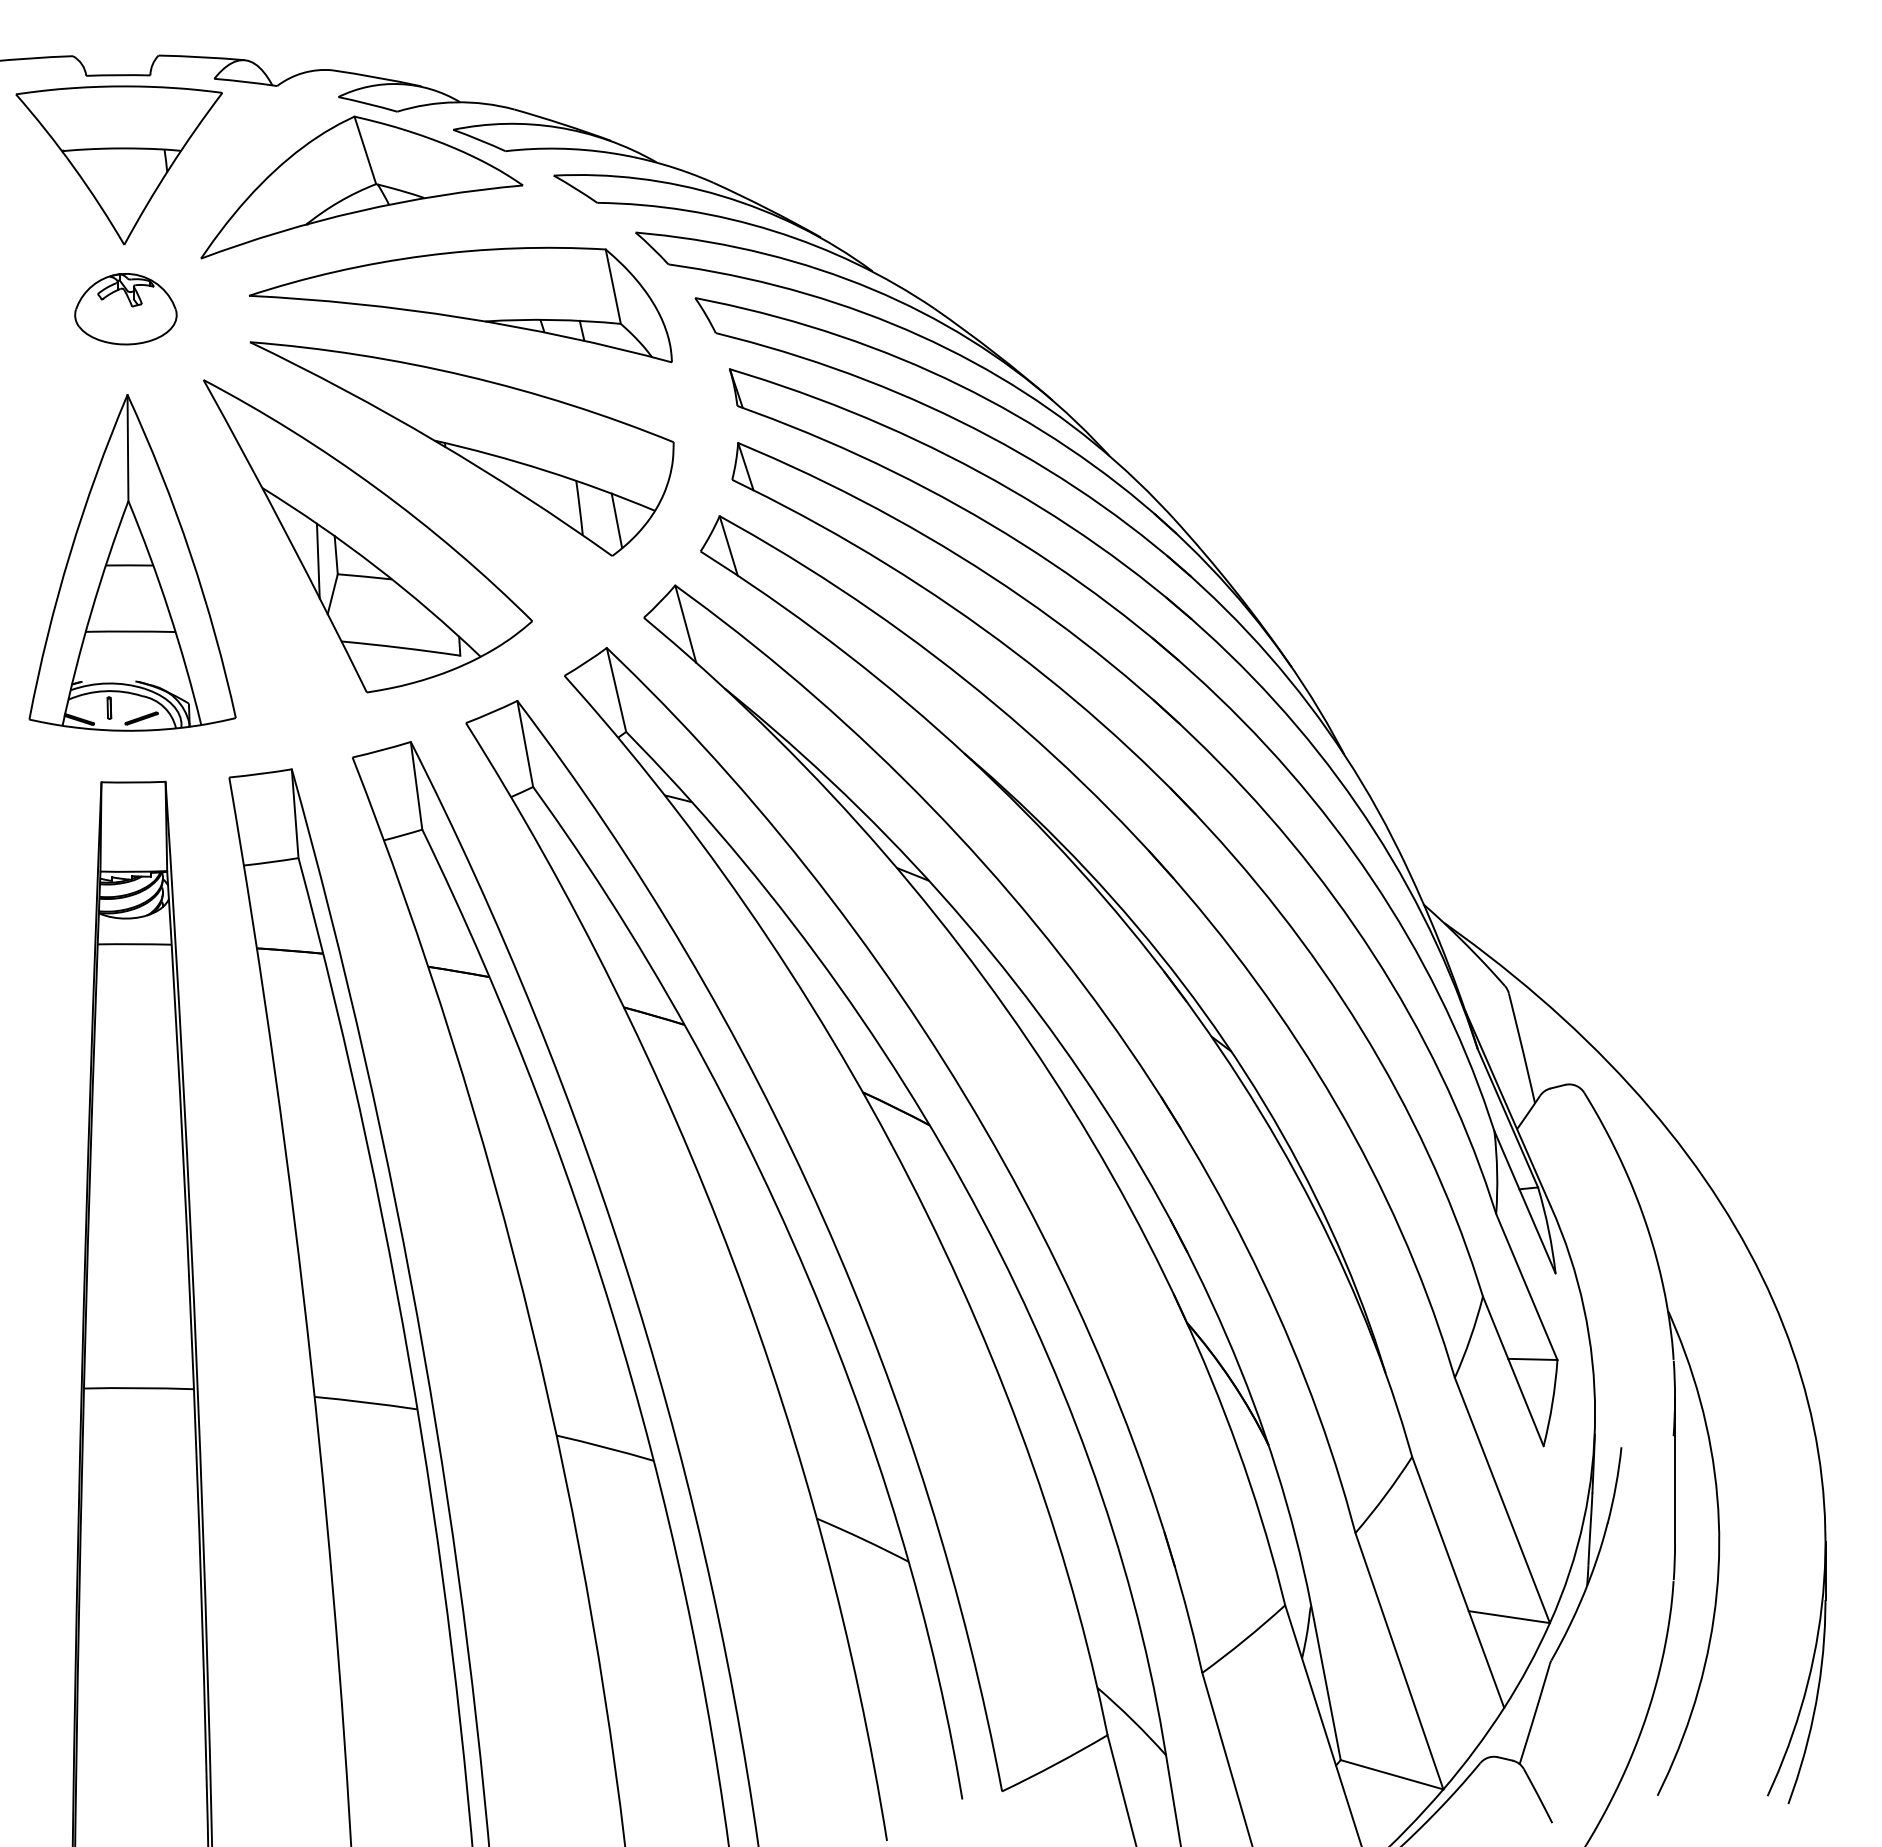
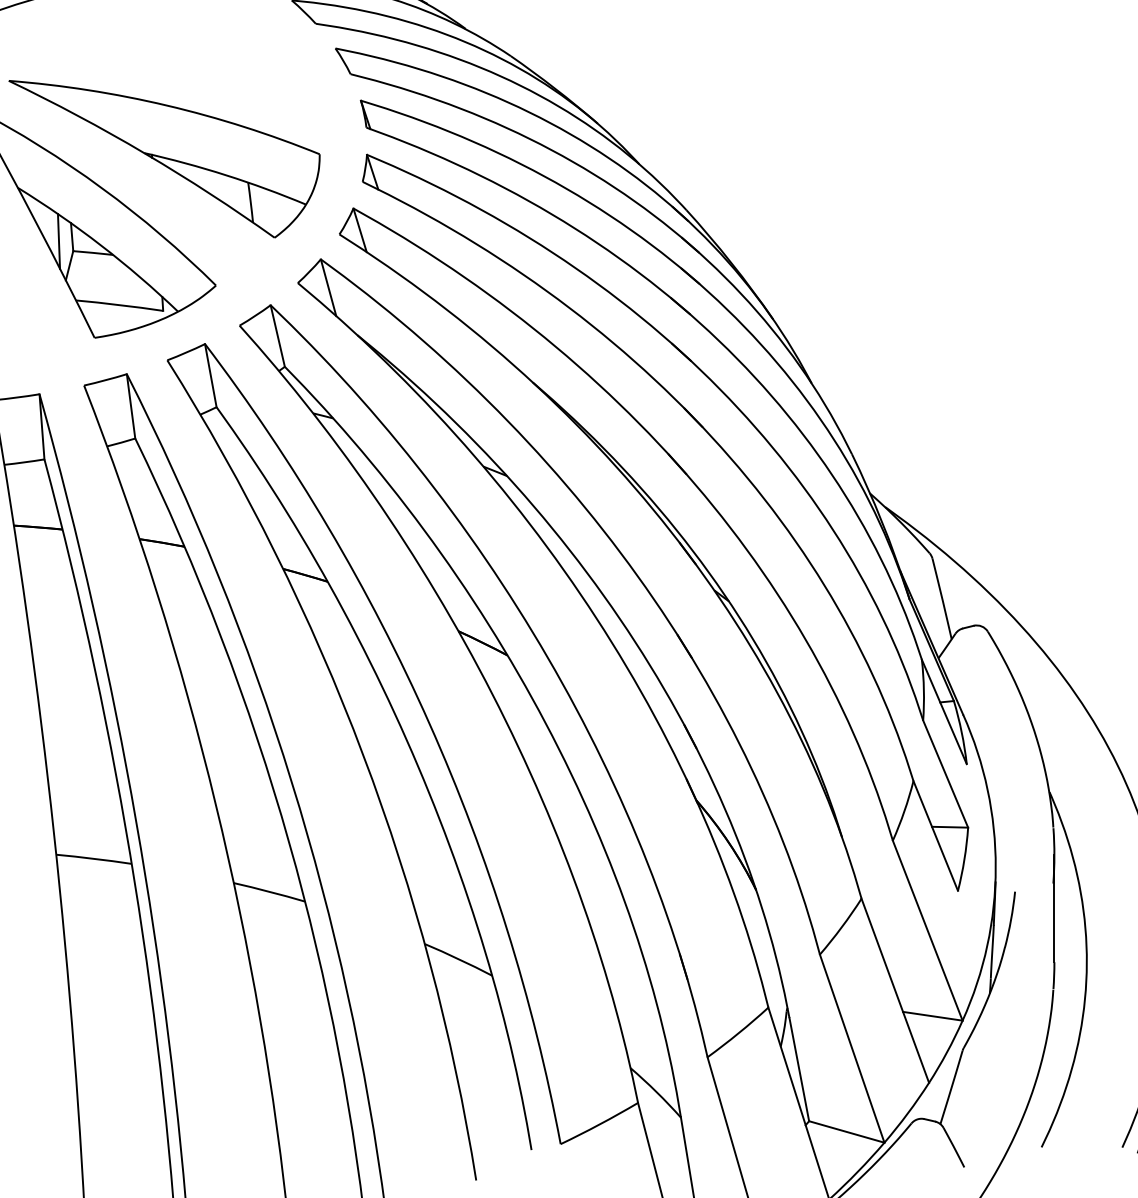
part: (460, 304) -> (163, 53), removed
line: (616, 520) -> (277, 211), removed

